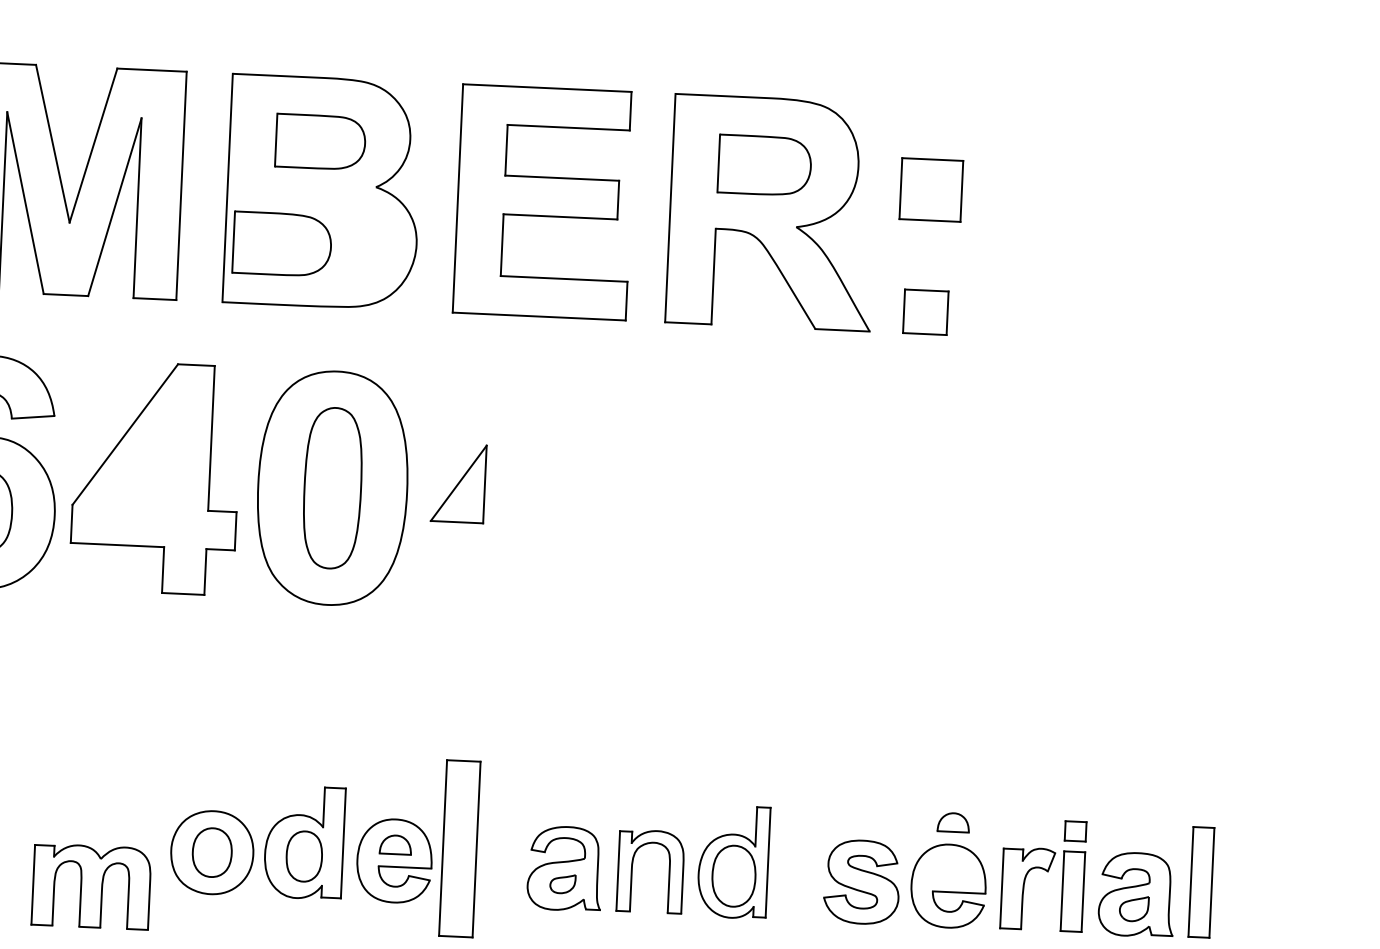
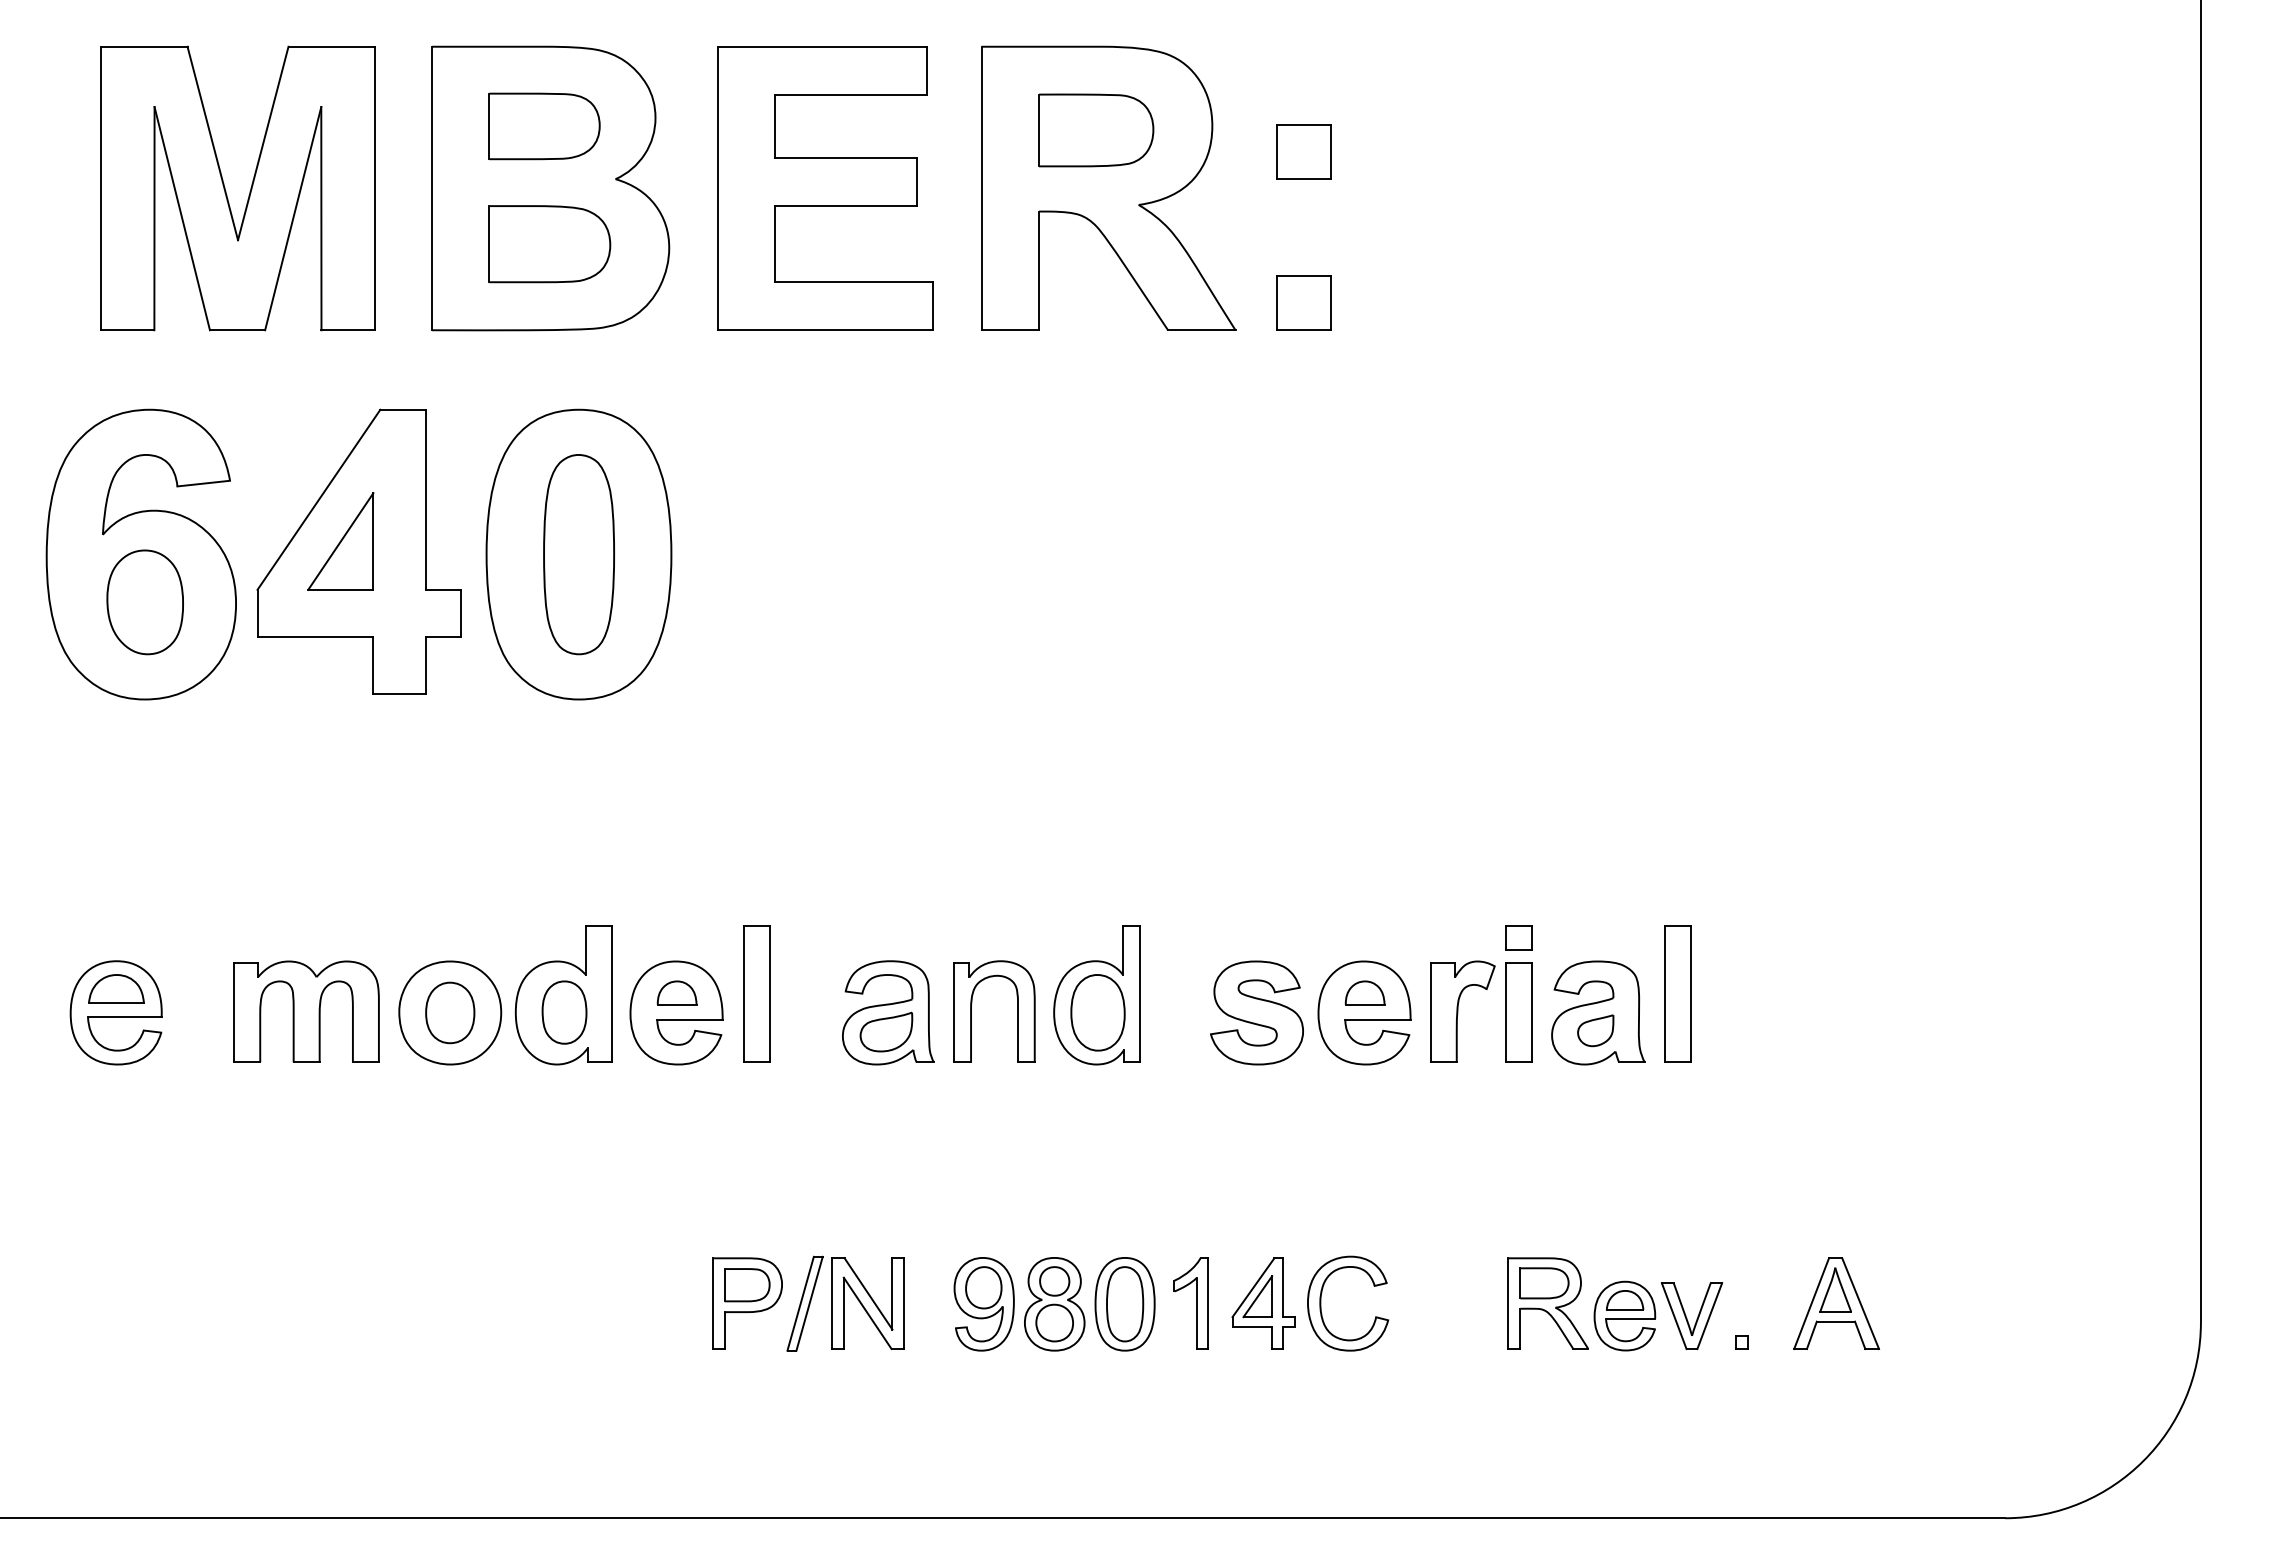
part: (930, 190) -> (1303, 151), size x0.71
part: (282, 244) -> (549, 244), moved
part: (458, 483) -> (340, 541), moved
part: (953, 822) -> (1364, 992), moved
part: (459, 848) -> (756, 993), size x0.62
part: (562, 883) -> (886, 1031), size x1.67
part: (91, 886) -> (306, 1011), moved

